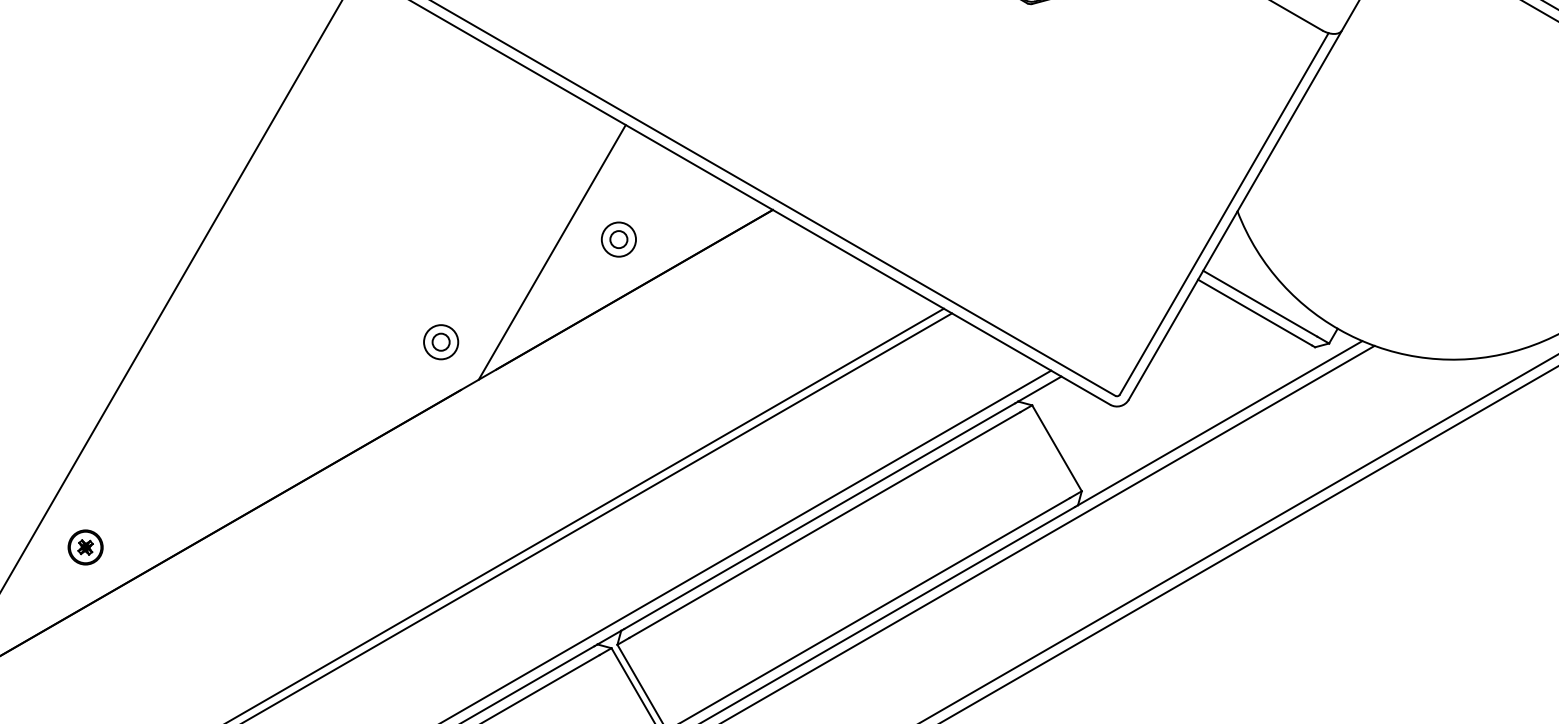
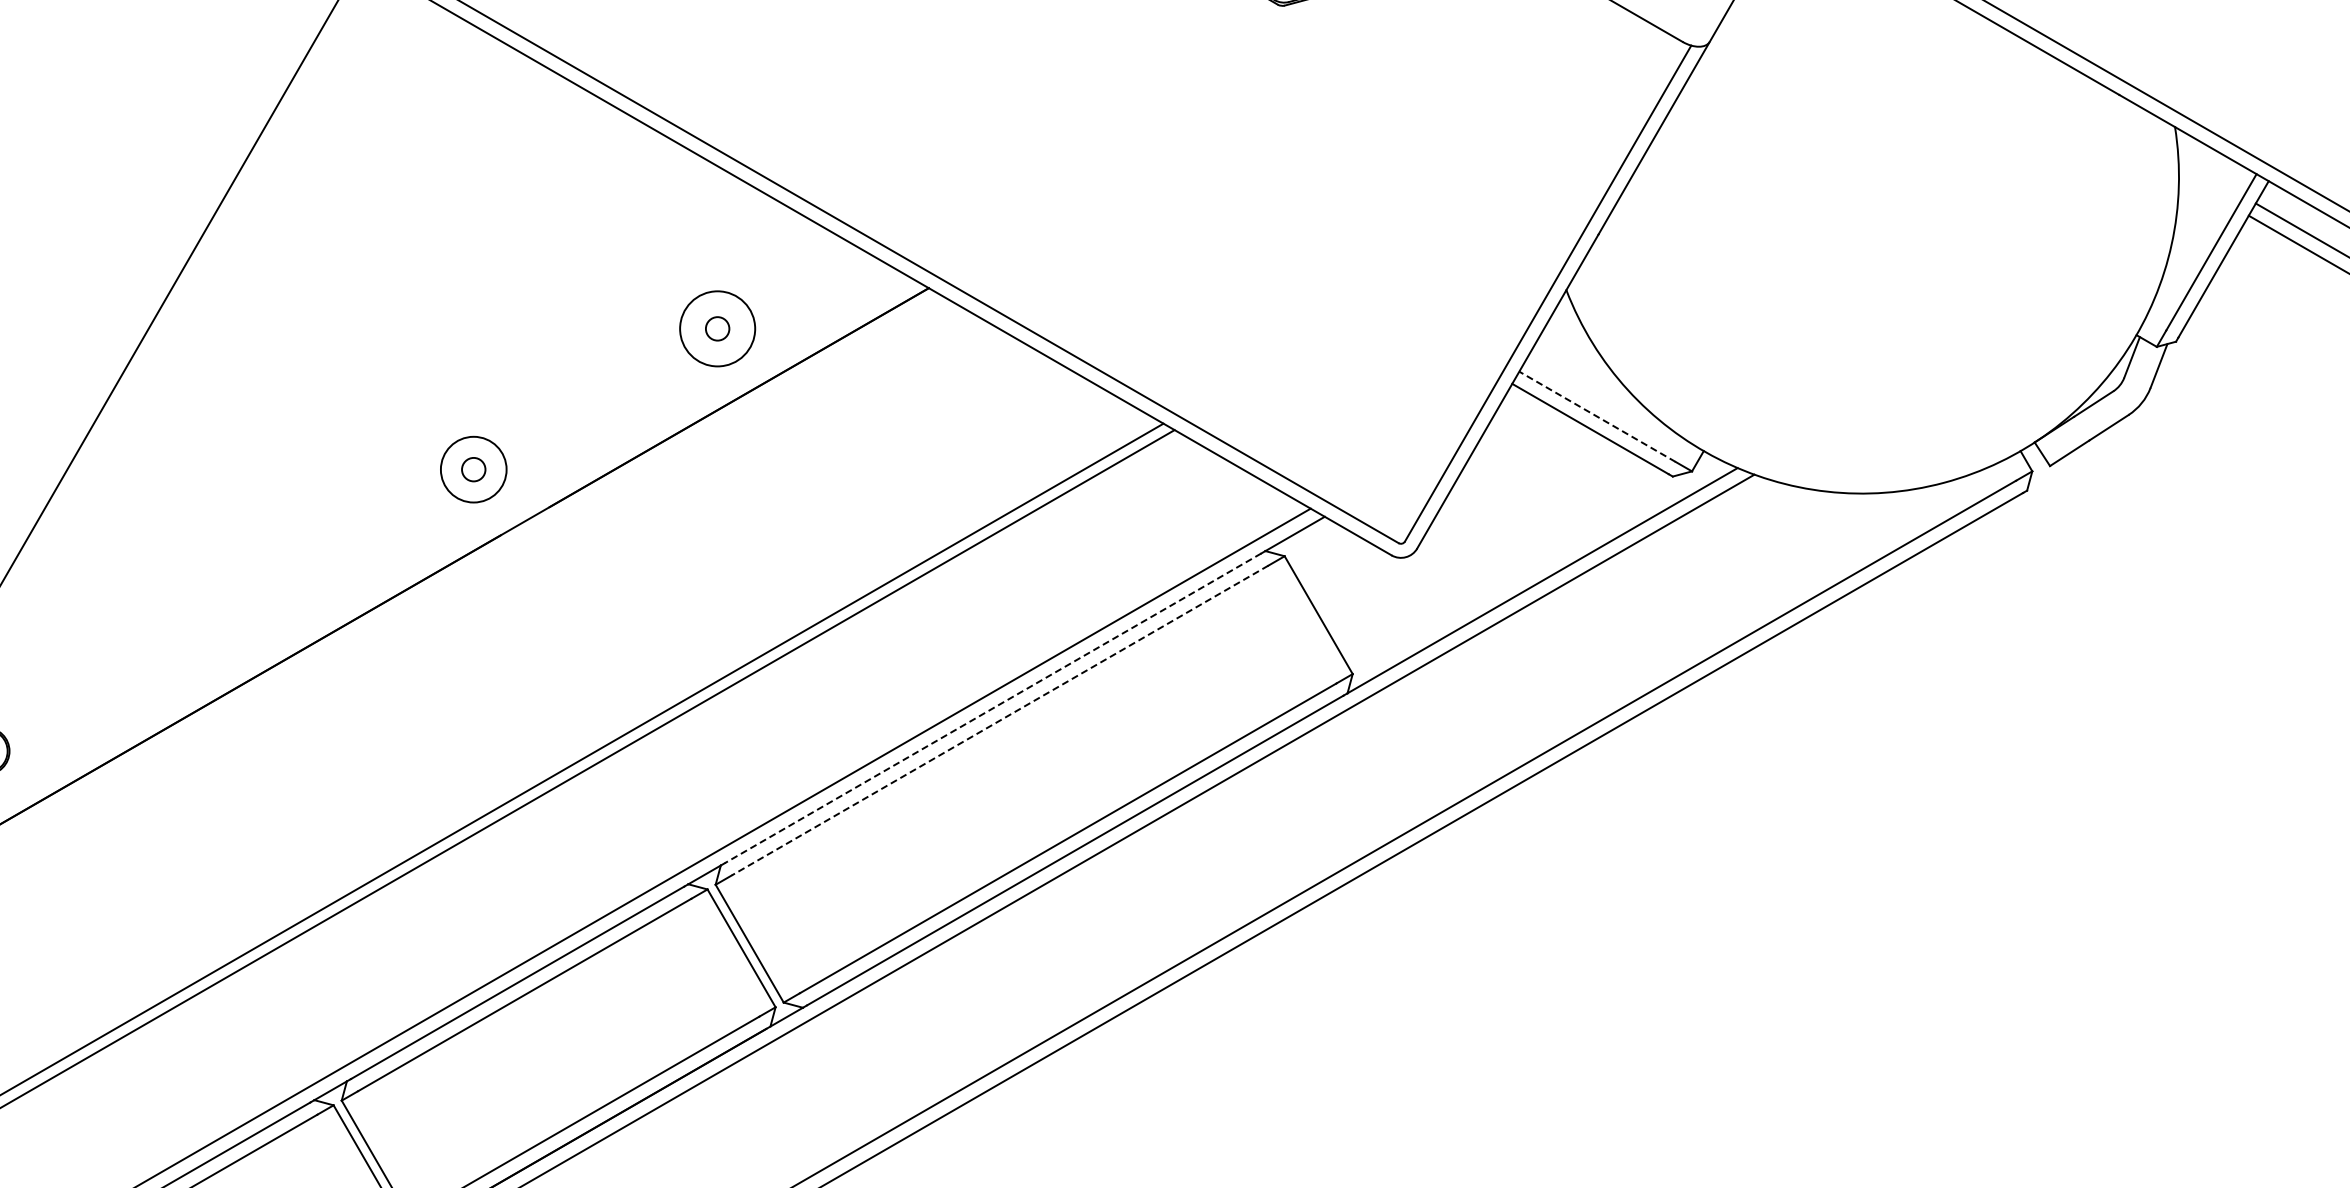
circle: (618, 239) -> (717, 328), size x1.6
line: (552, 252) -> (626, 346), removed
line: (1260, 303) -> (1597, 416), solid -> dashed
circle: (440, 342) -> (473, 469), size x1.4
line: (819, 516) -> (993, 708), solid -> dashed
line: (825, 525) -> (1000, 720), solid -> dashed

